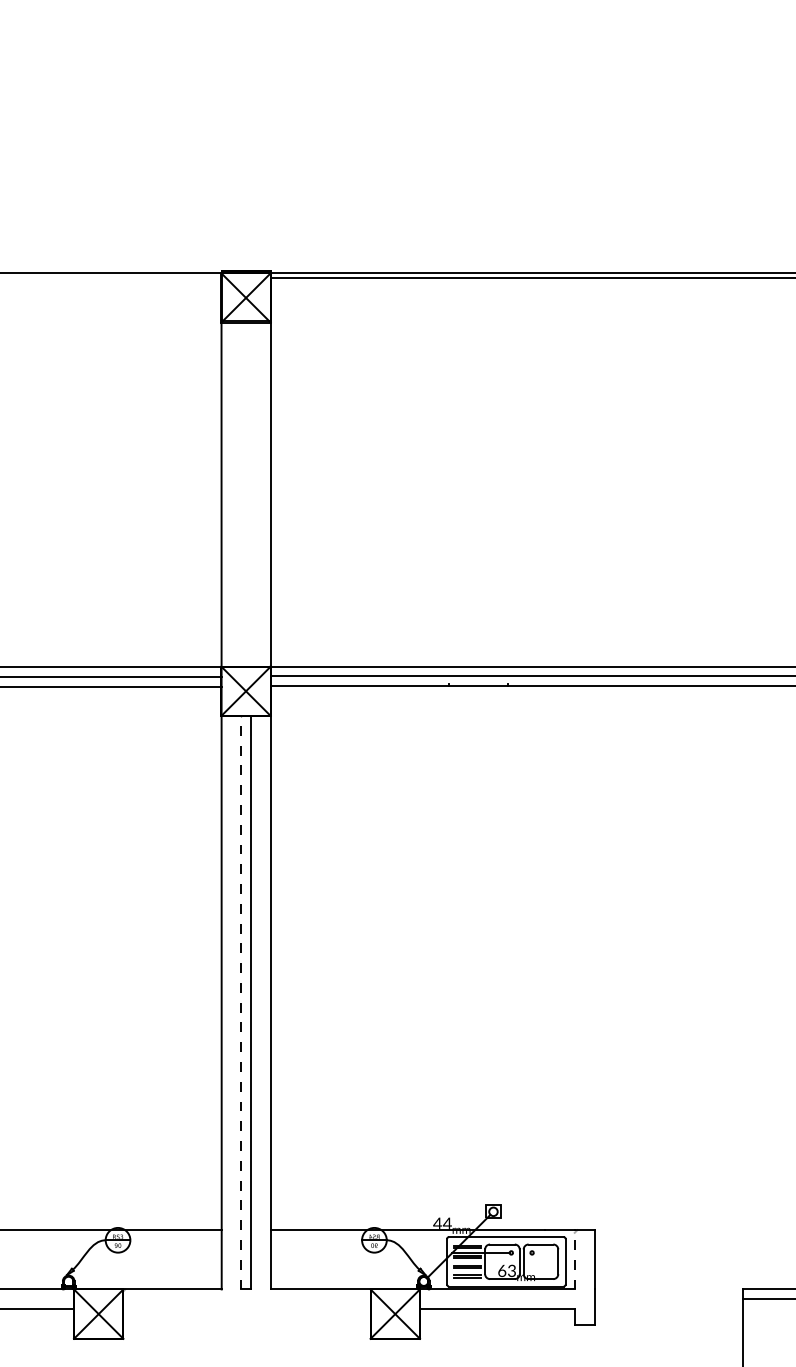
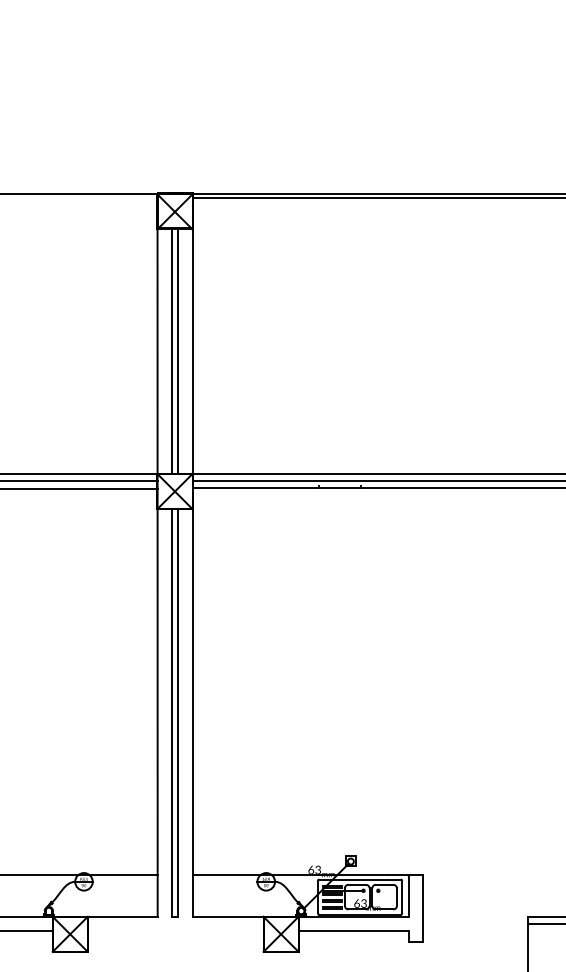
line: (241, 493) -> (171, 350), added
line: (250, 493) -> (178, 350), added
line: (241, 1002) -> (171, 712), dashed -> solid
text: (442, 1222) -> (314, 869), 44 -> 63
line: (574, 1259) -> (408, 895), dashed -> solid

